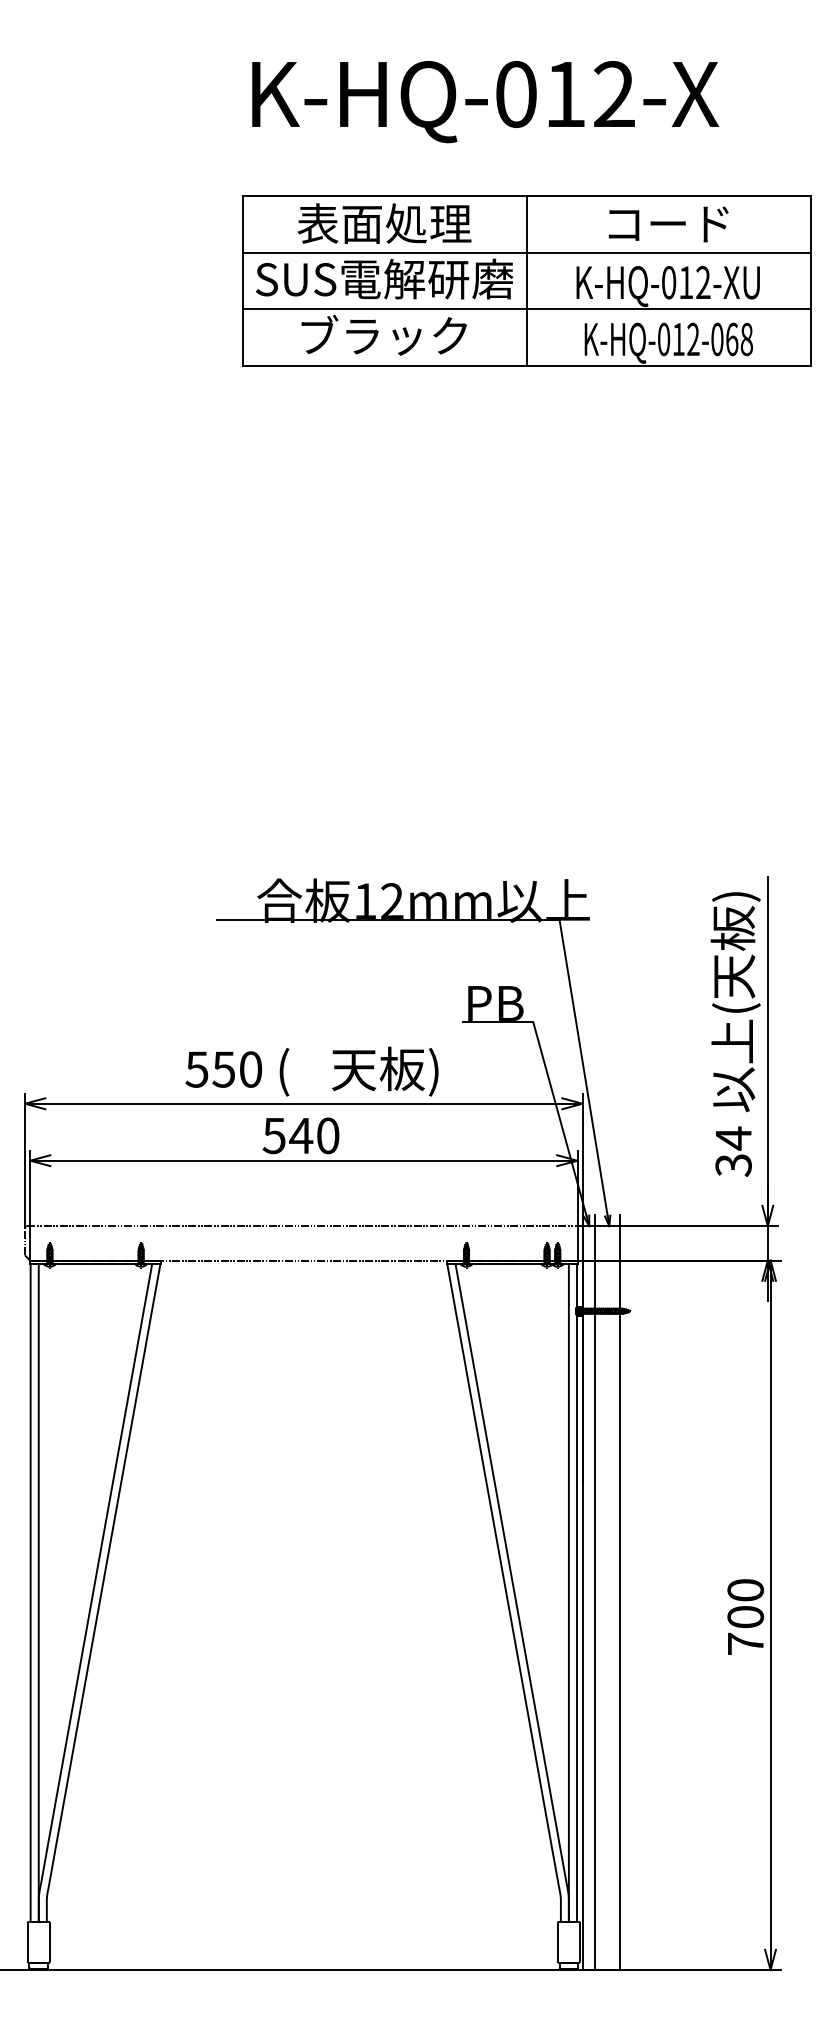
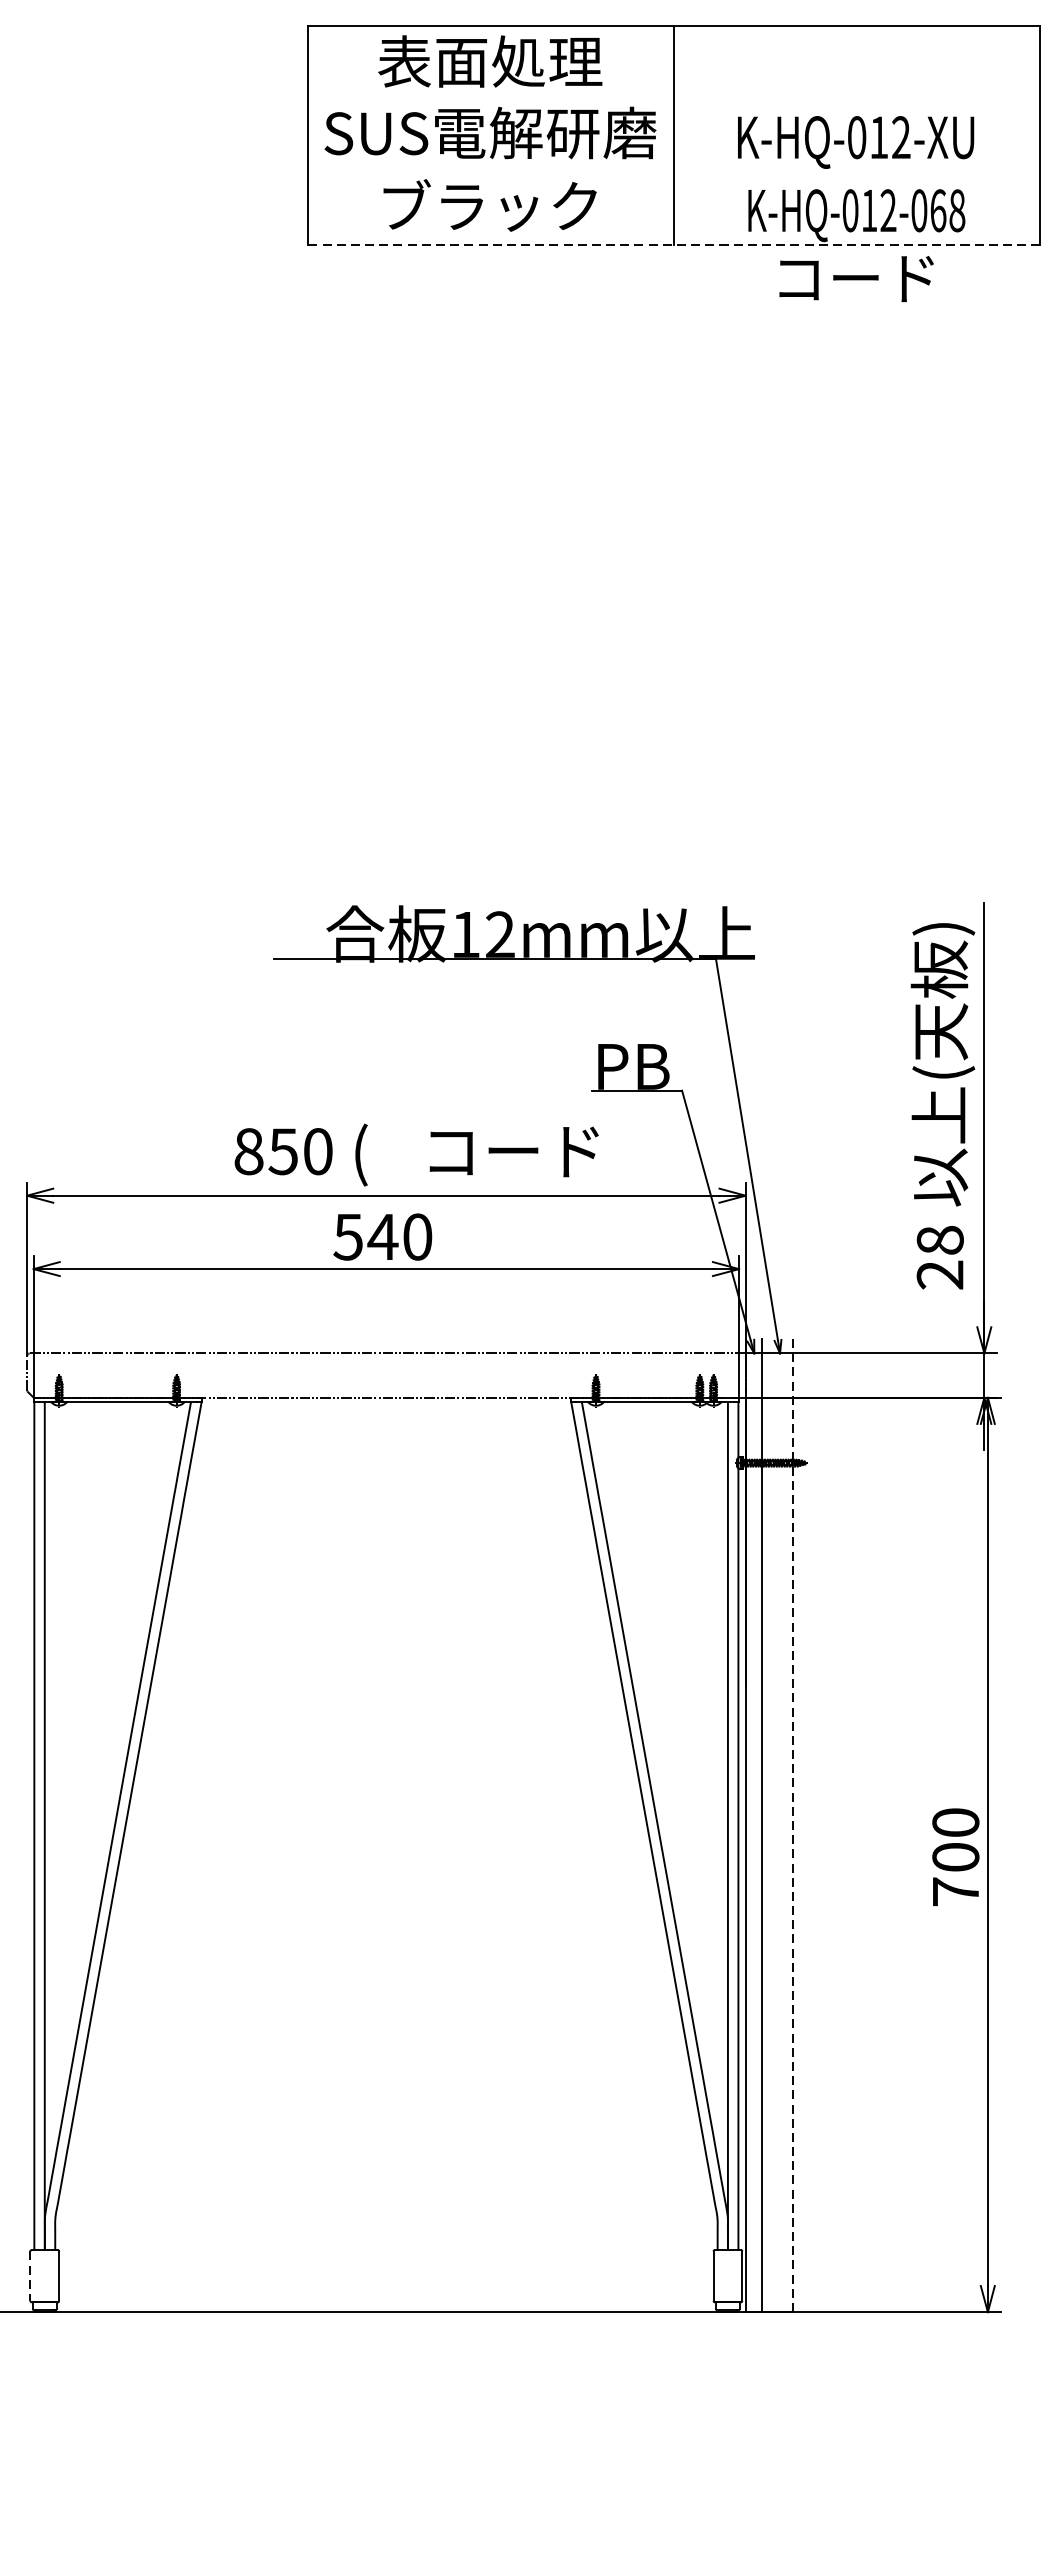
text: (668, 224) -> (856, 279), moved
line: (526, 252) -> (673, 98), removed
line: (526, 309) -> (673, 172), removed
line: (527, 366) -> (674, 245), solid -> dashed
text: (196, 1069) -> (248, 1151), 550 -> 850
text: (400, 1071) -> (510, 1154), 天板) -> コード
text: (733, 1151) -> (940, 1257), 34 -> 28
line: (619, 1592) -> (793, 1825), solid -> dashed
line: (27, 1942) -> (30, 2276), solid -> dashed

